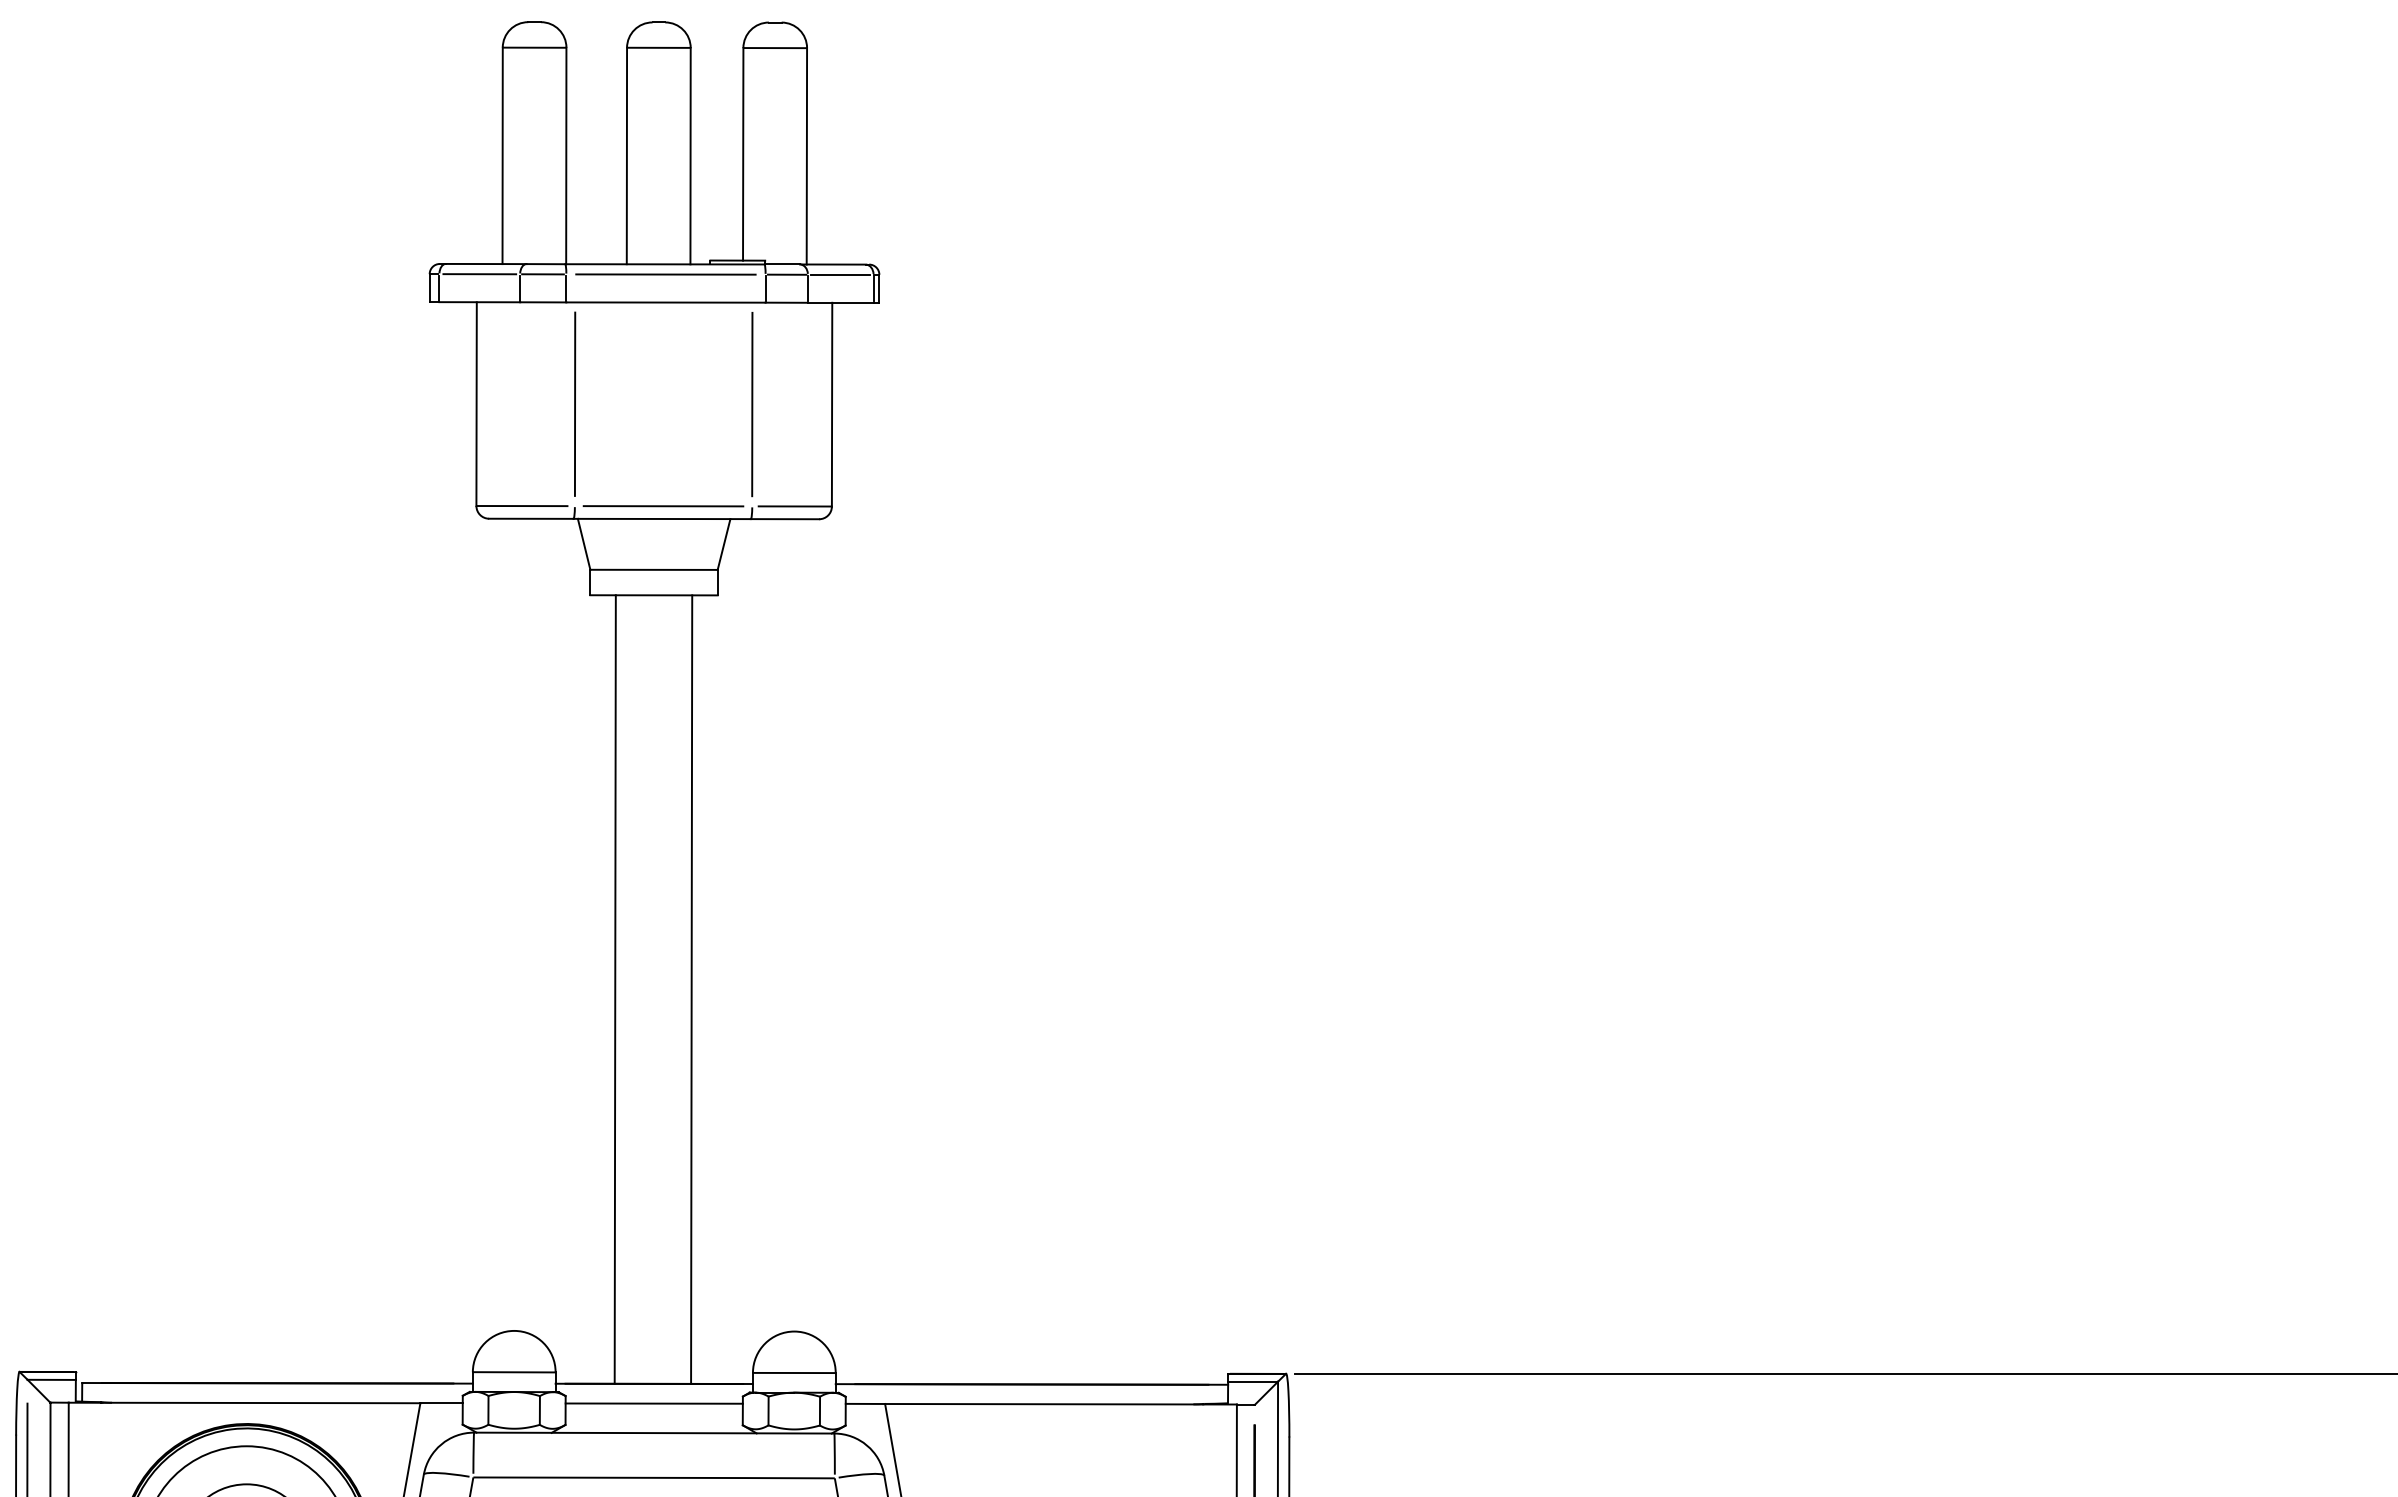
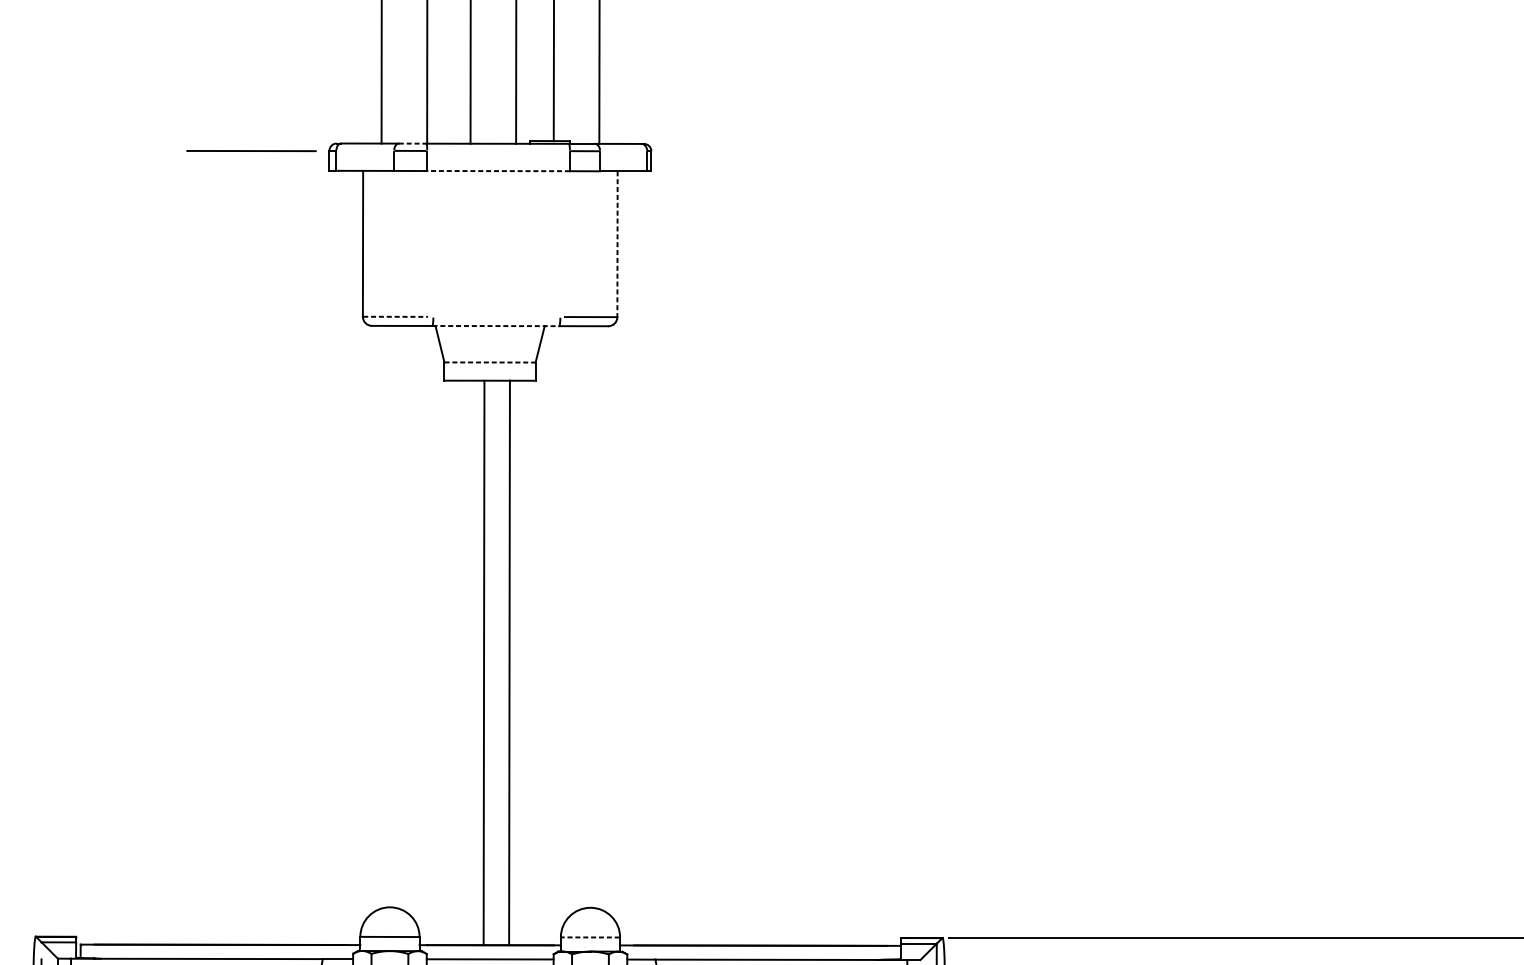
line: (546, 264) -> (413, 143), solid -> dashed
line: (479, 274) -> (365, 151), removed
line: (665, 274) -> (251, 151), moved
line: (840, 274) -> (623, 151), removed
line: (665, 302) -> (498, 171), solid -> dashed
line: (574, 403) -> (433, 243), removed
line: (752, 404) -> (560, 244), removed
line: (832, 404) -> (617, 244), solid -> dashed
line: (522, 506) -> (395, 317), solid -> dashed
line: (663, 506) -> (496, 317), removed
line: (662, 518) -> (496, 325), solid -> dashed
line: (654, 569) -> (490, 362), solid -> dashed
line: (614, 989) -> (508, 662), moved
line: (691, 989) -> (483, 662), moved
line: (794, 1372) -> (590, 937), solid -> dashed

